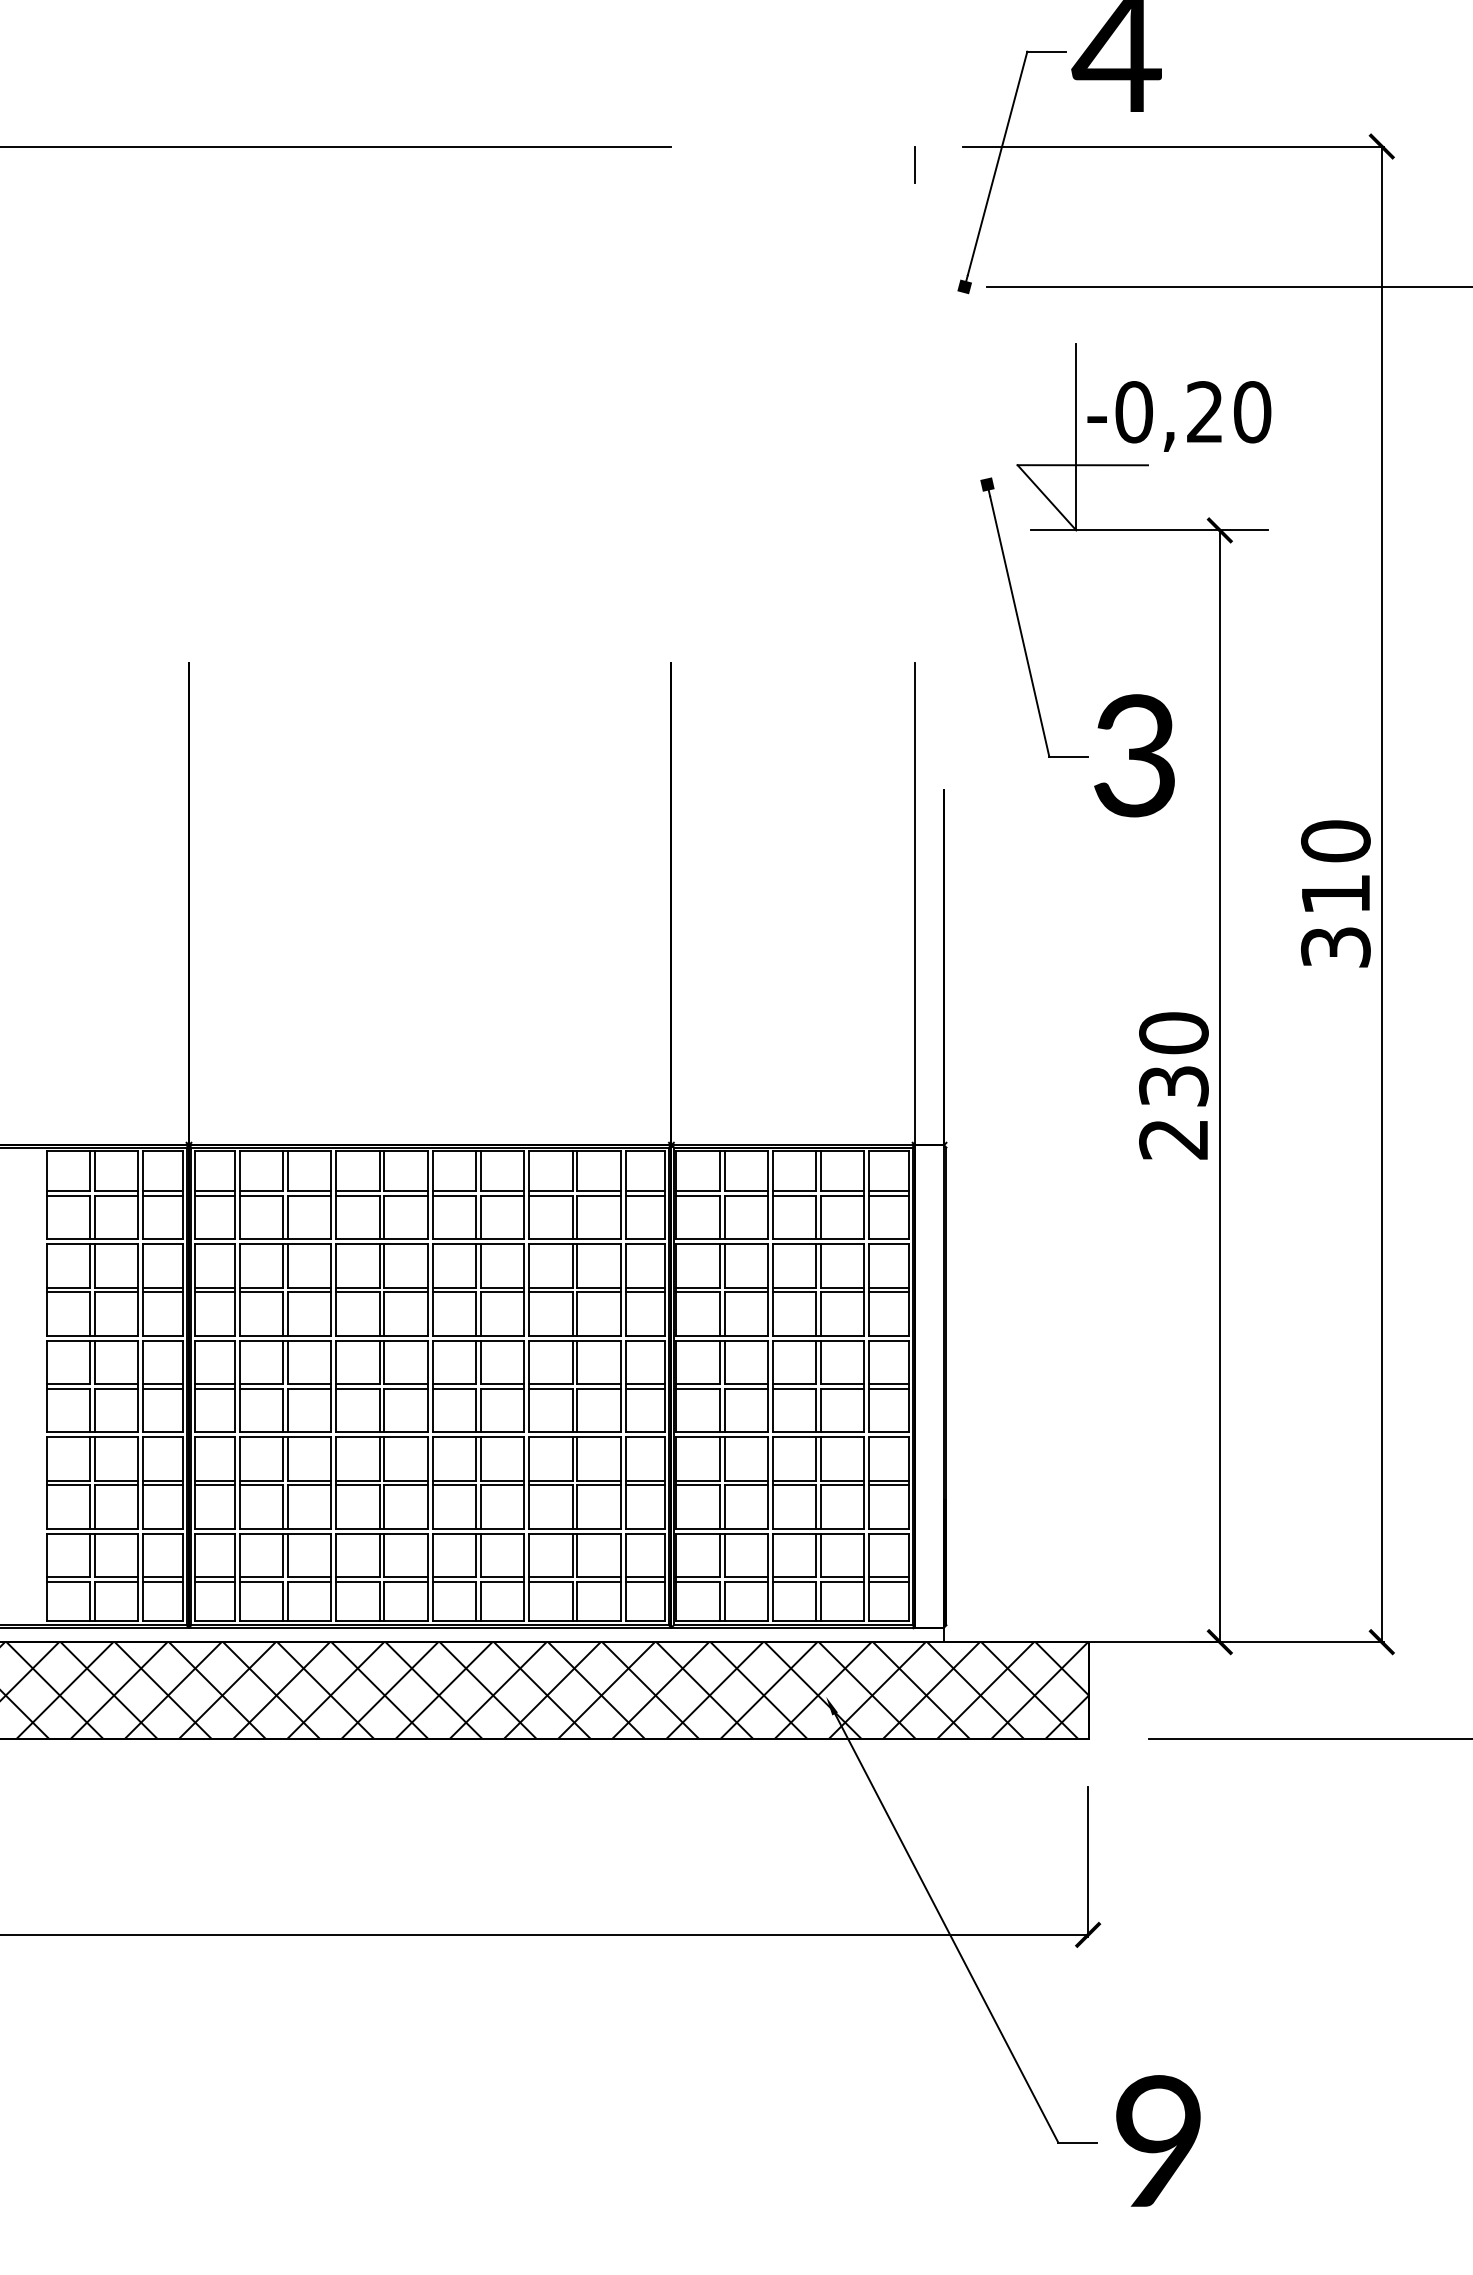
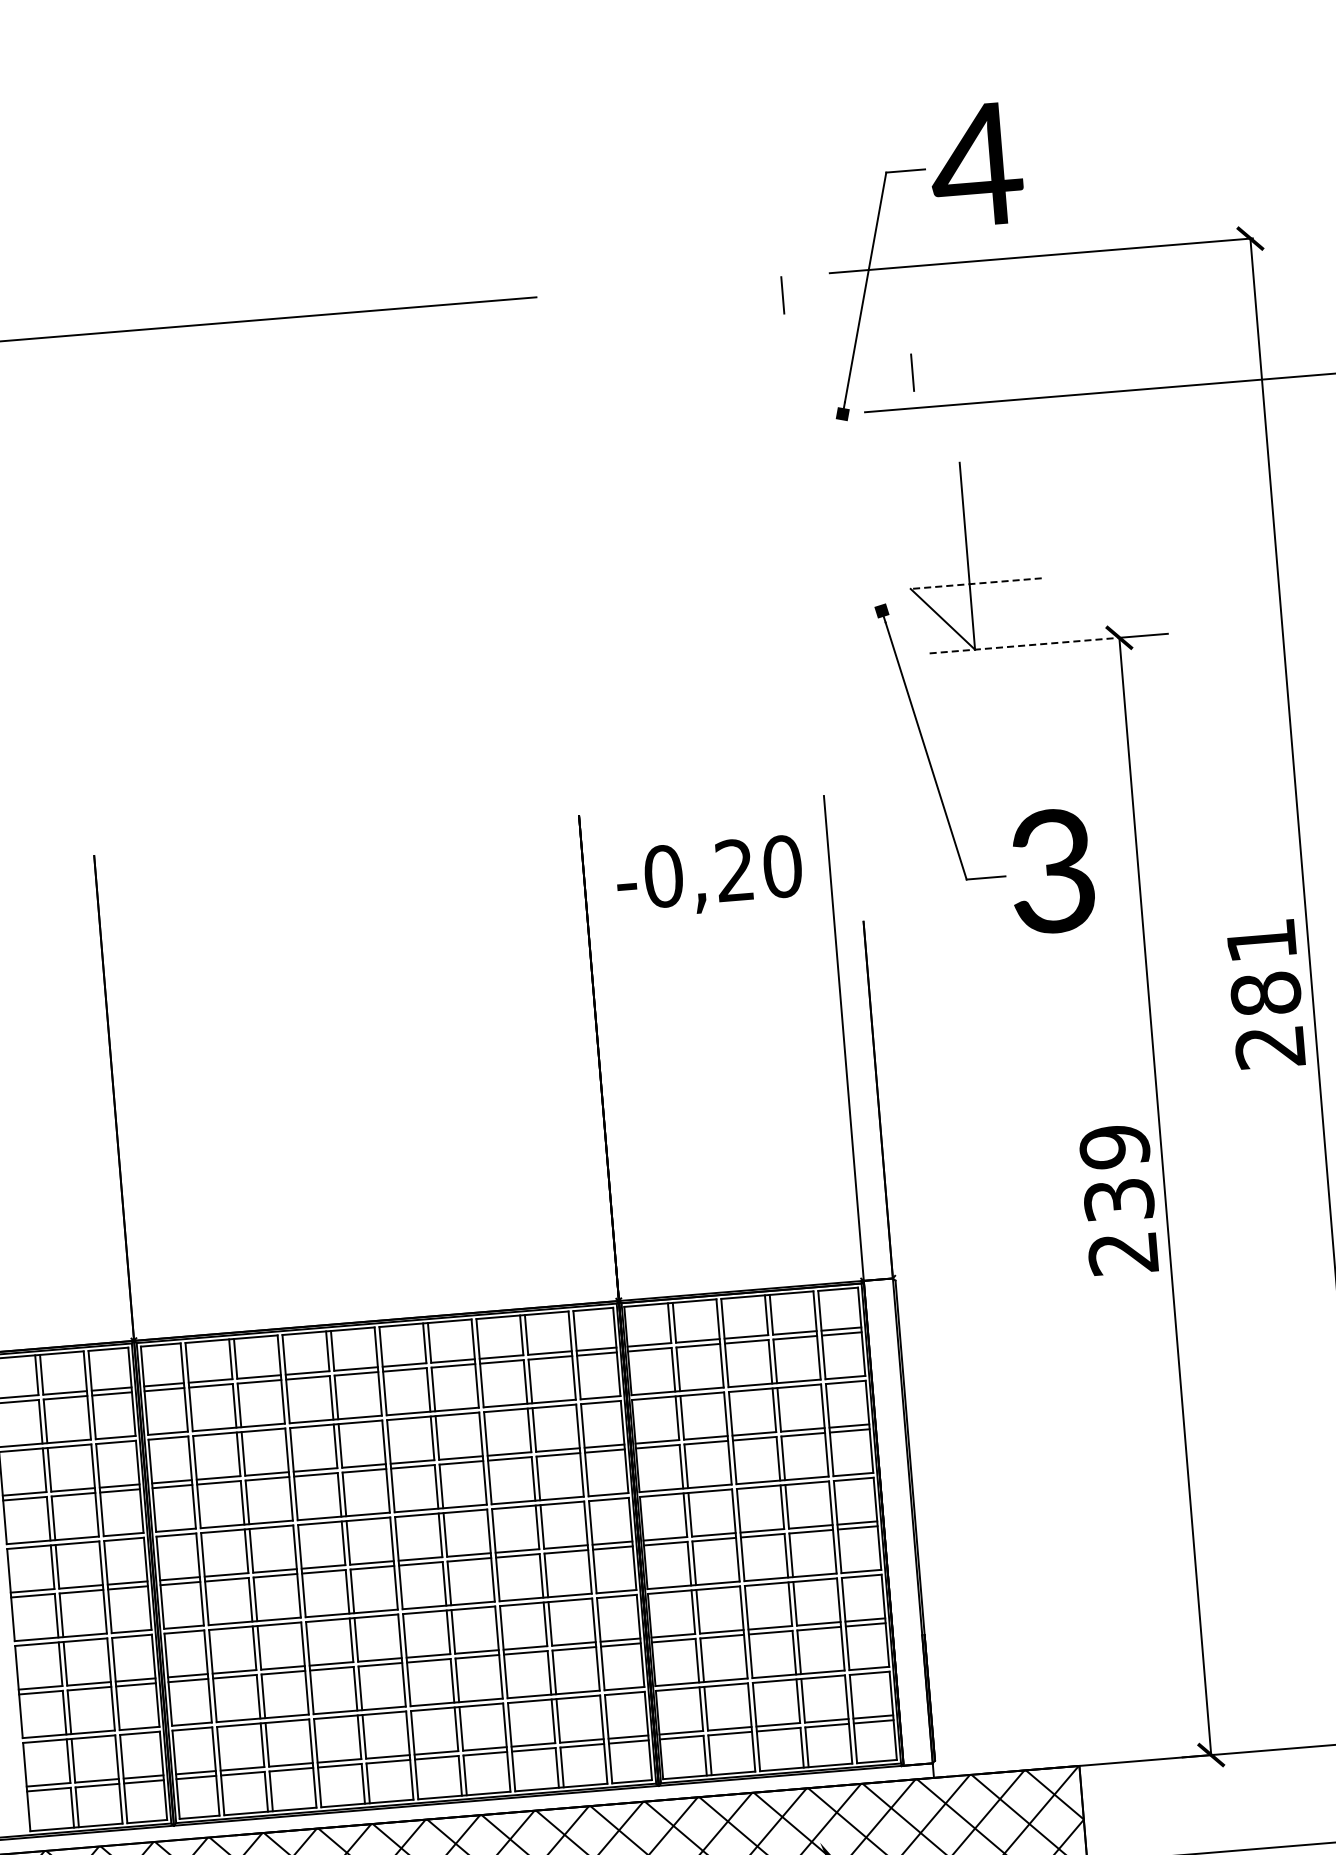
line: (1036, 251) -> (912, 372), added
text: (1179, 416) -> (709, 876), moved
line: (1082, 465) -> (975, 583), solid -> dashed
line: (1126, 530) -> (1025, 645), solid -> dashed
text: (1335, 893) -> (1265, 993), 310 -> 281
text: (1173, 1033) -> (1114, 1147), 230 -> 239

